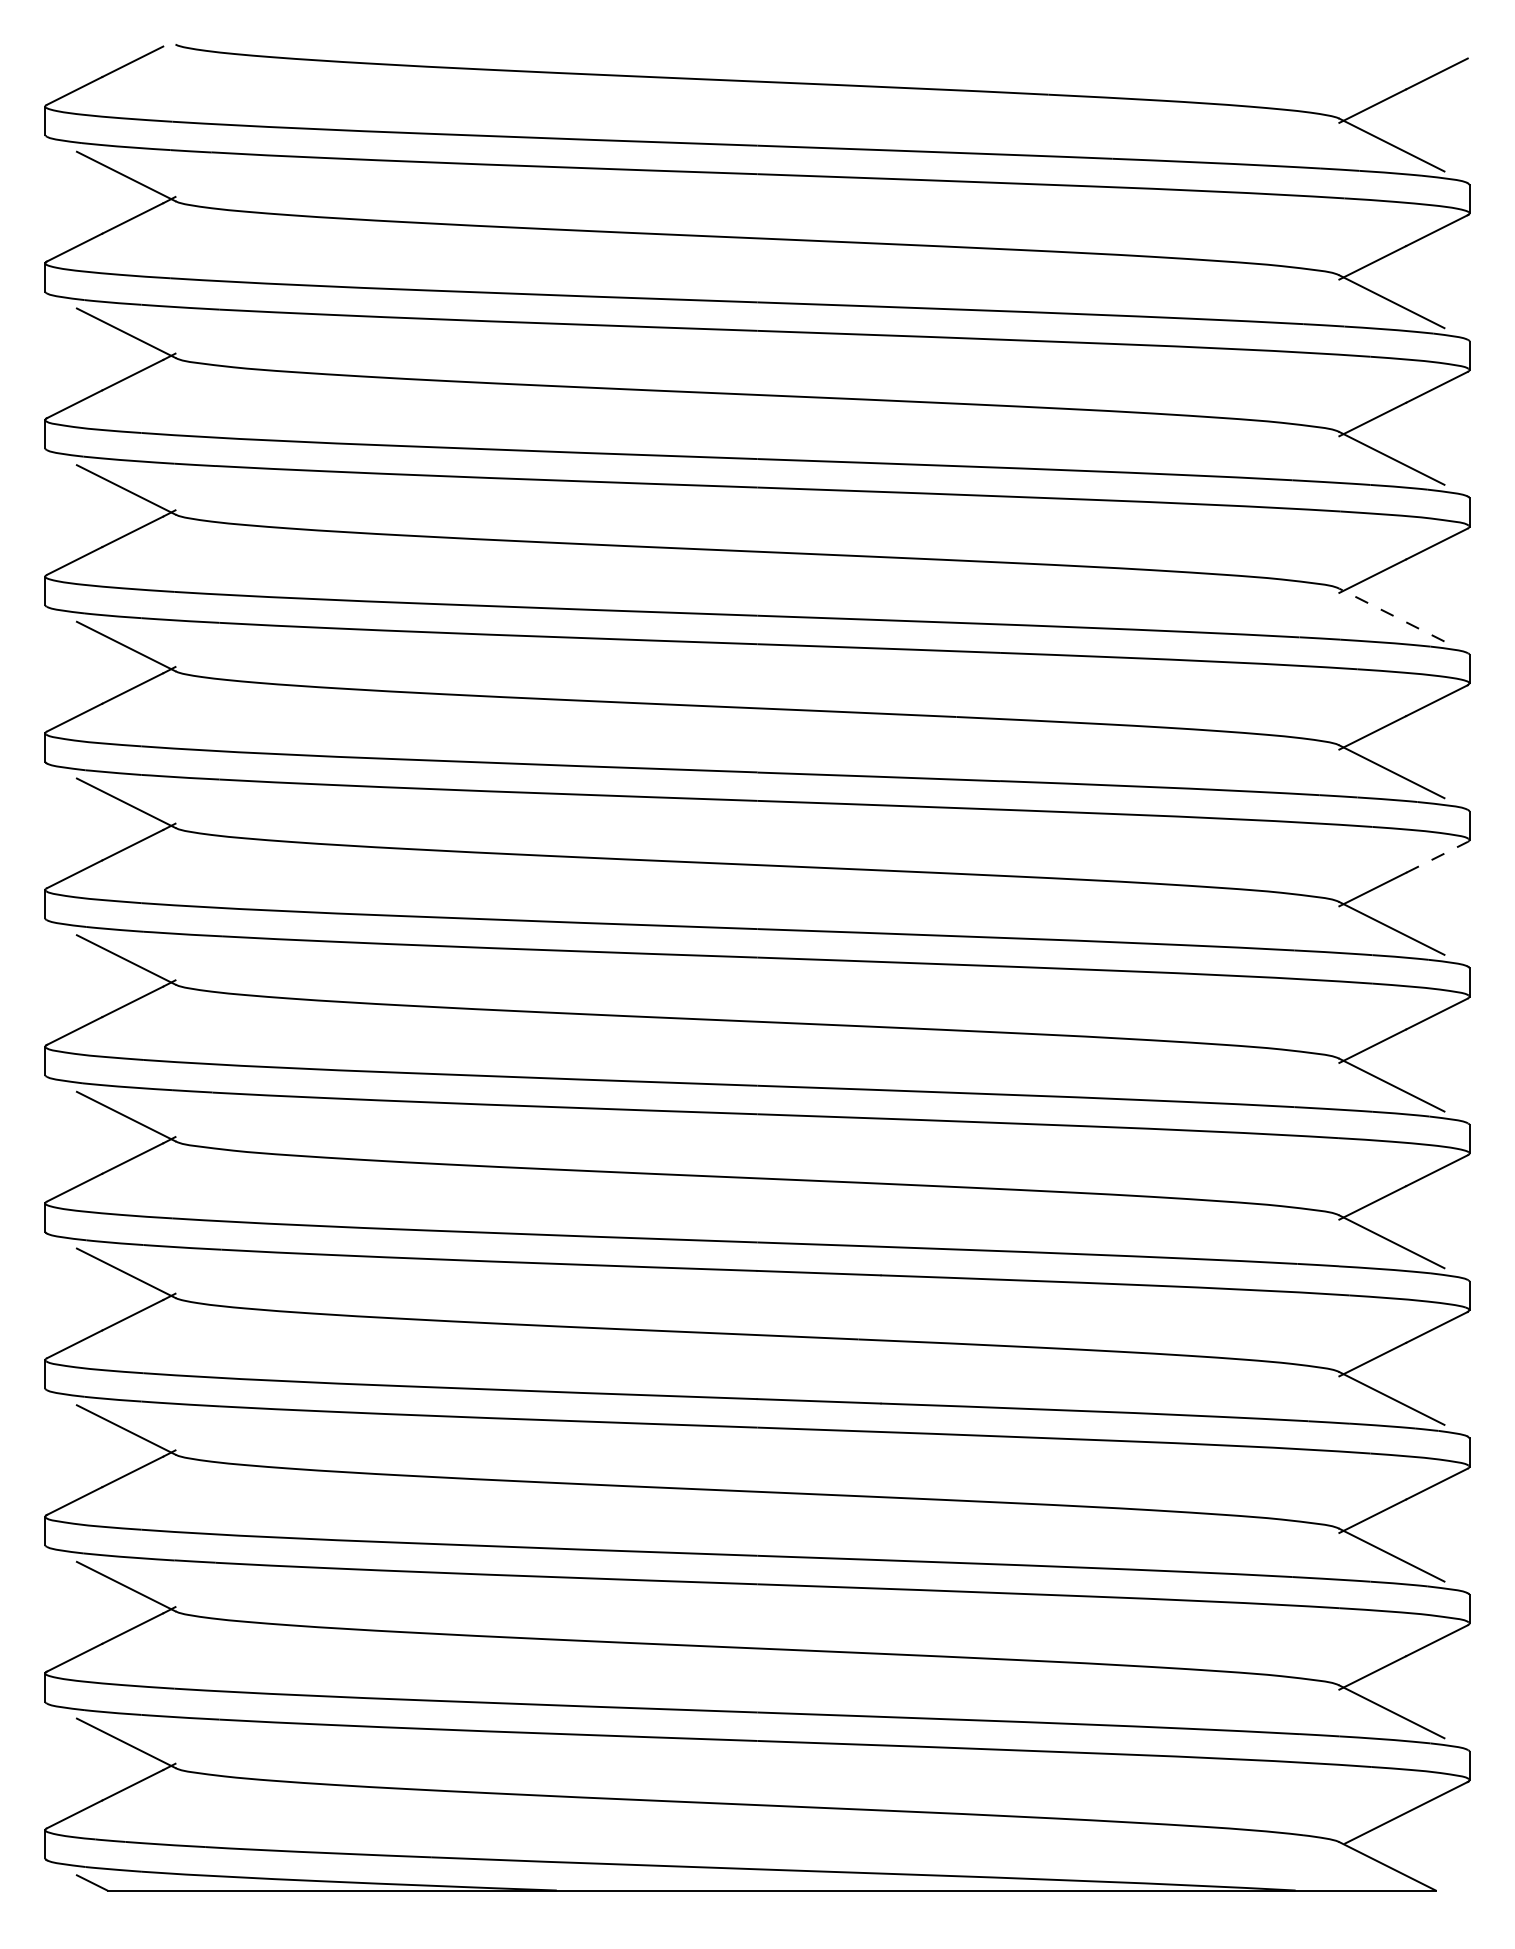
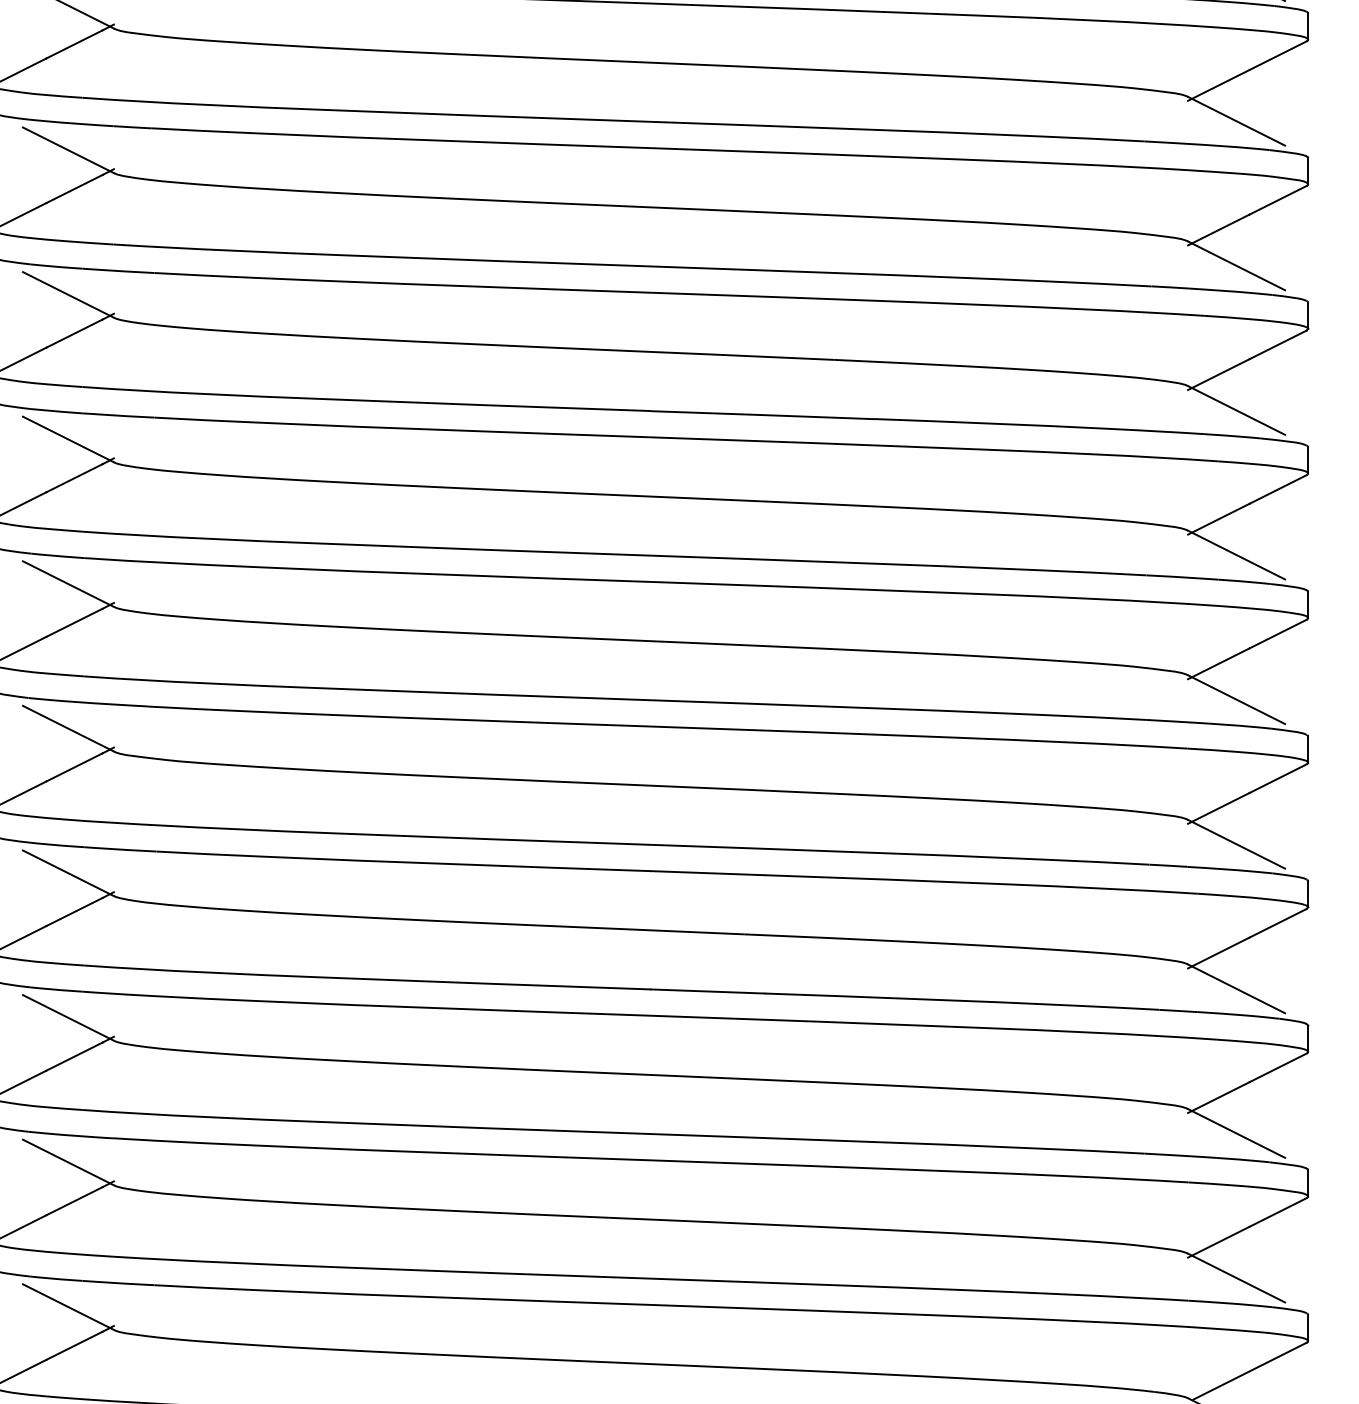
line: (1391, 615) -> (1236, 266), dashed -> solid
line: (1437, 857) -> (1278, 489), dashed -> solid

